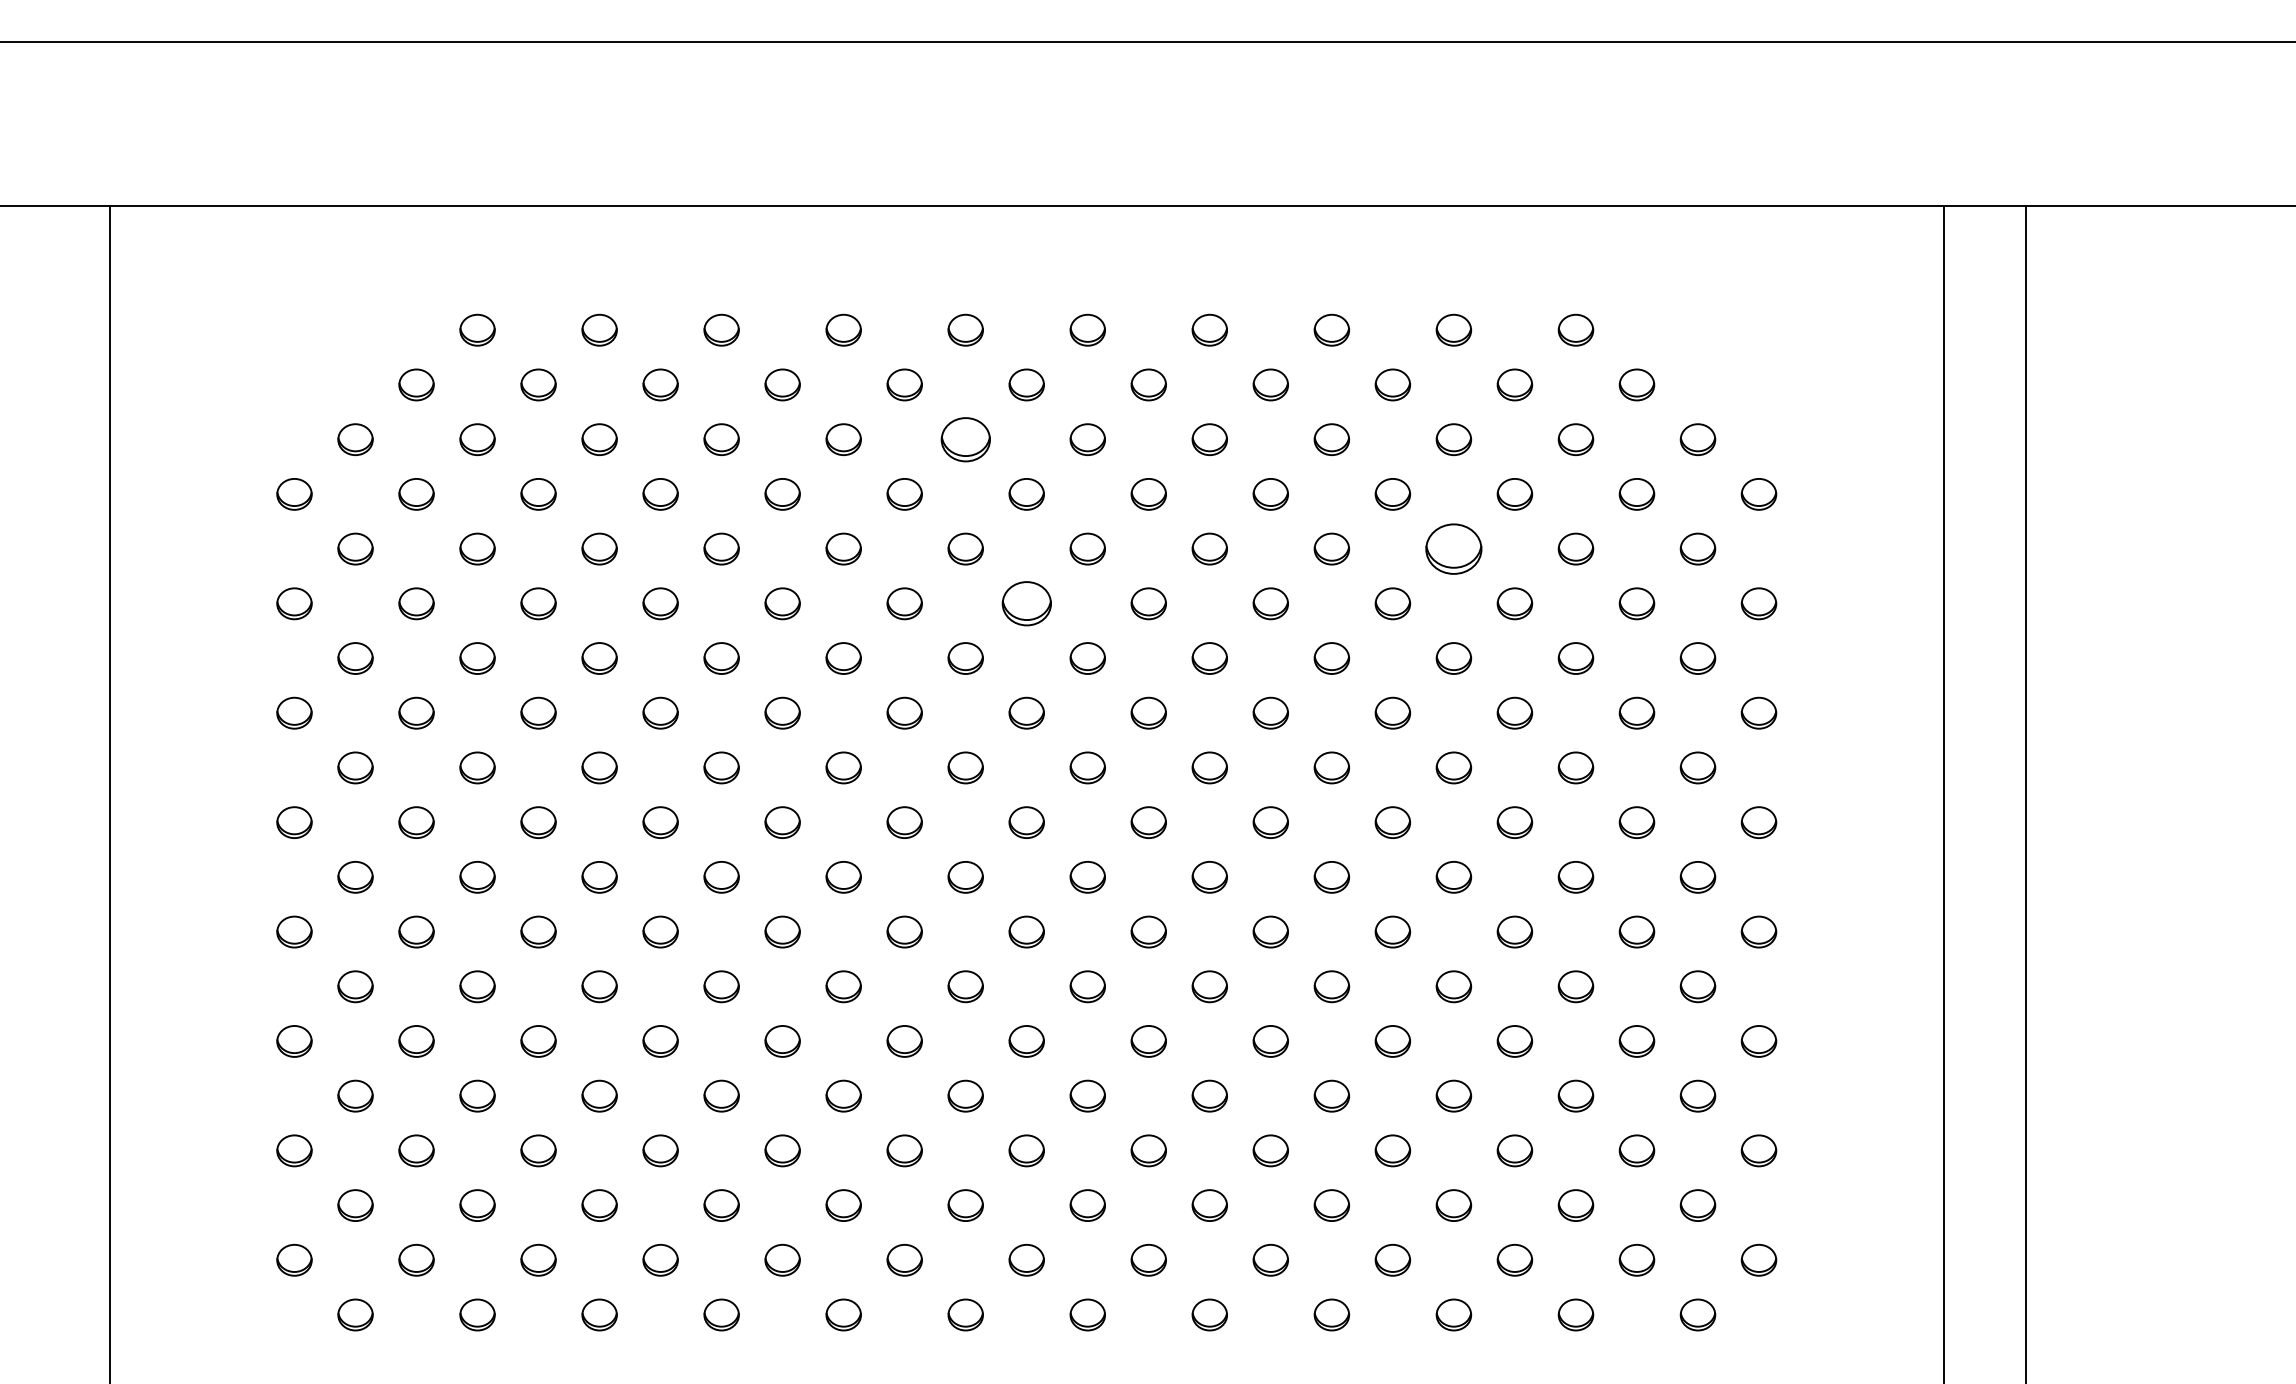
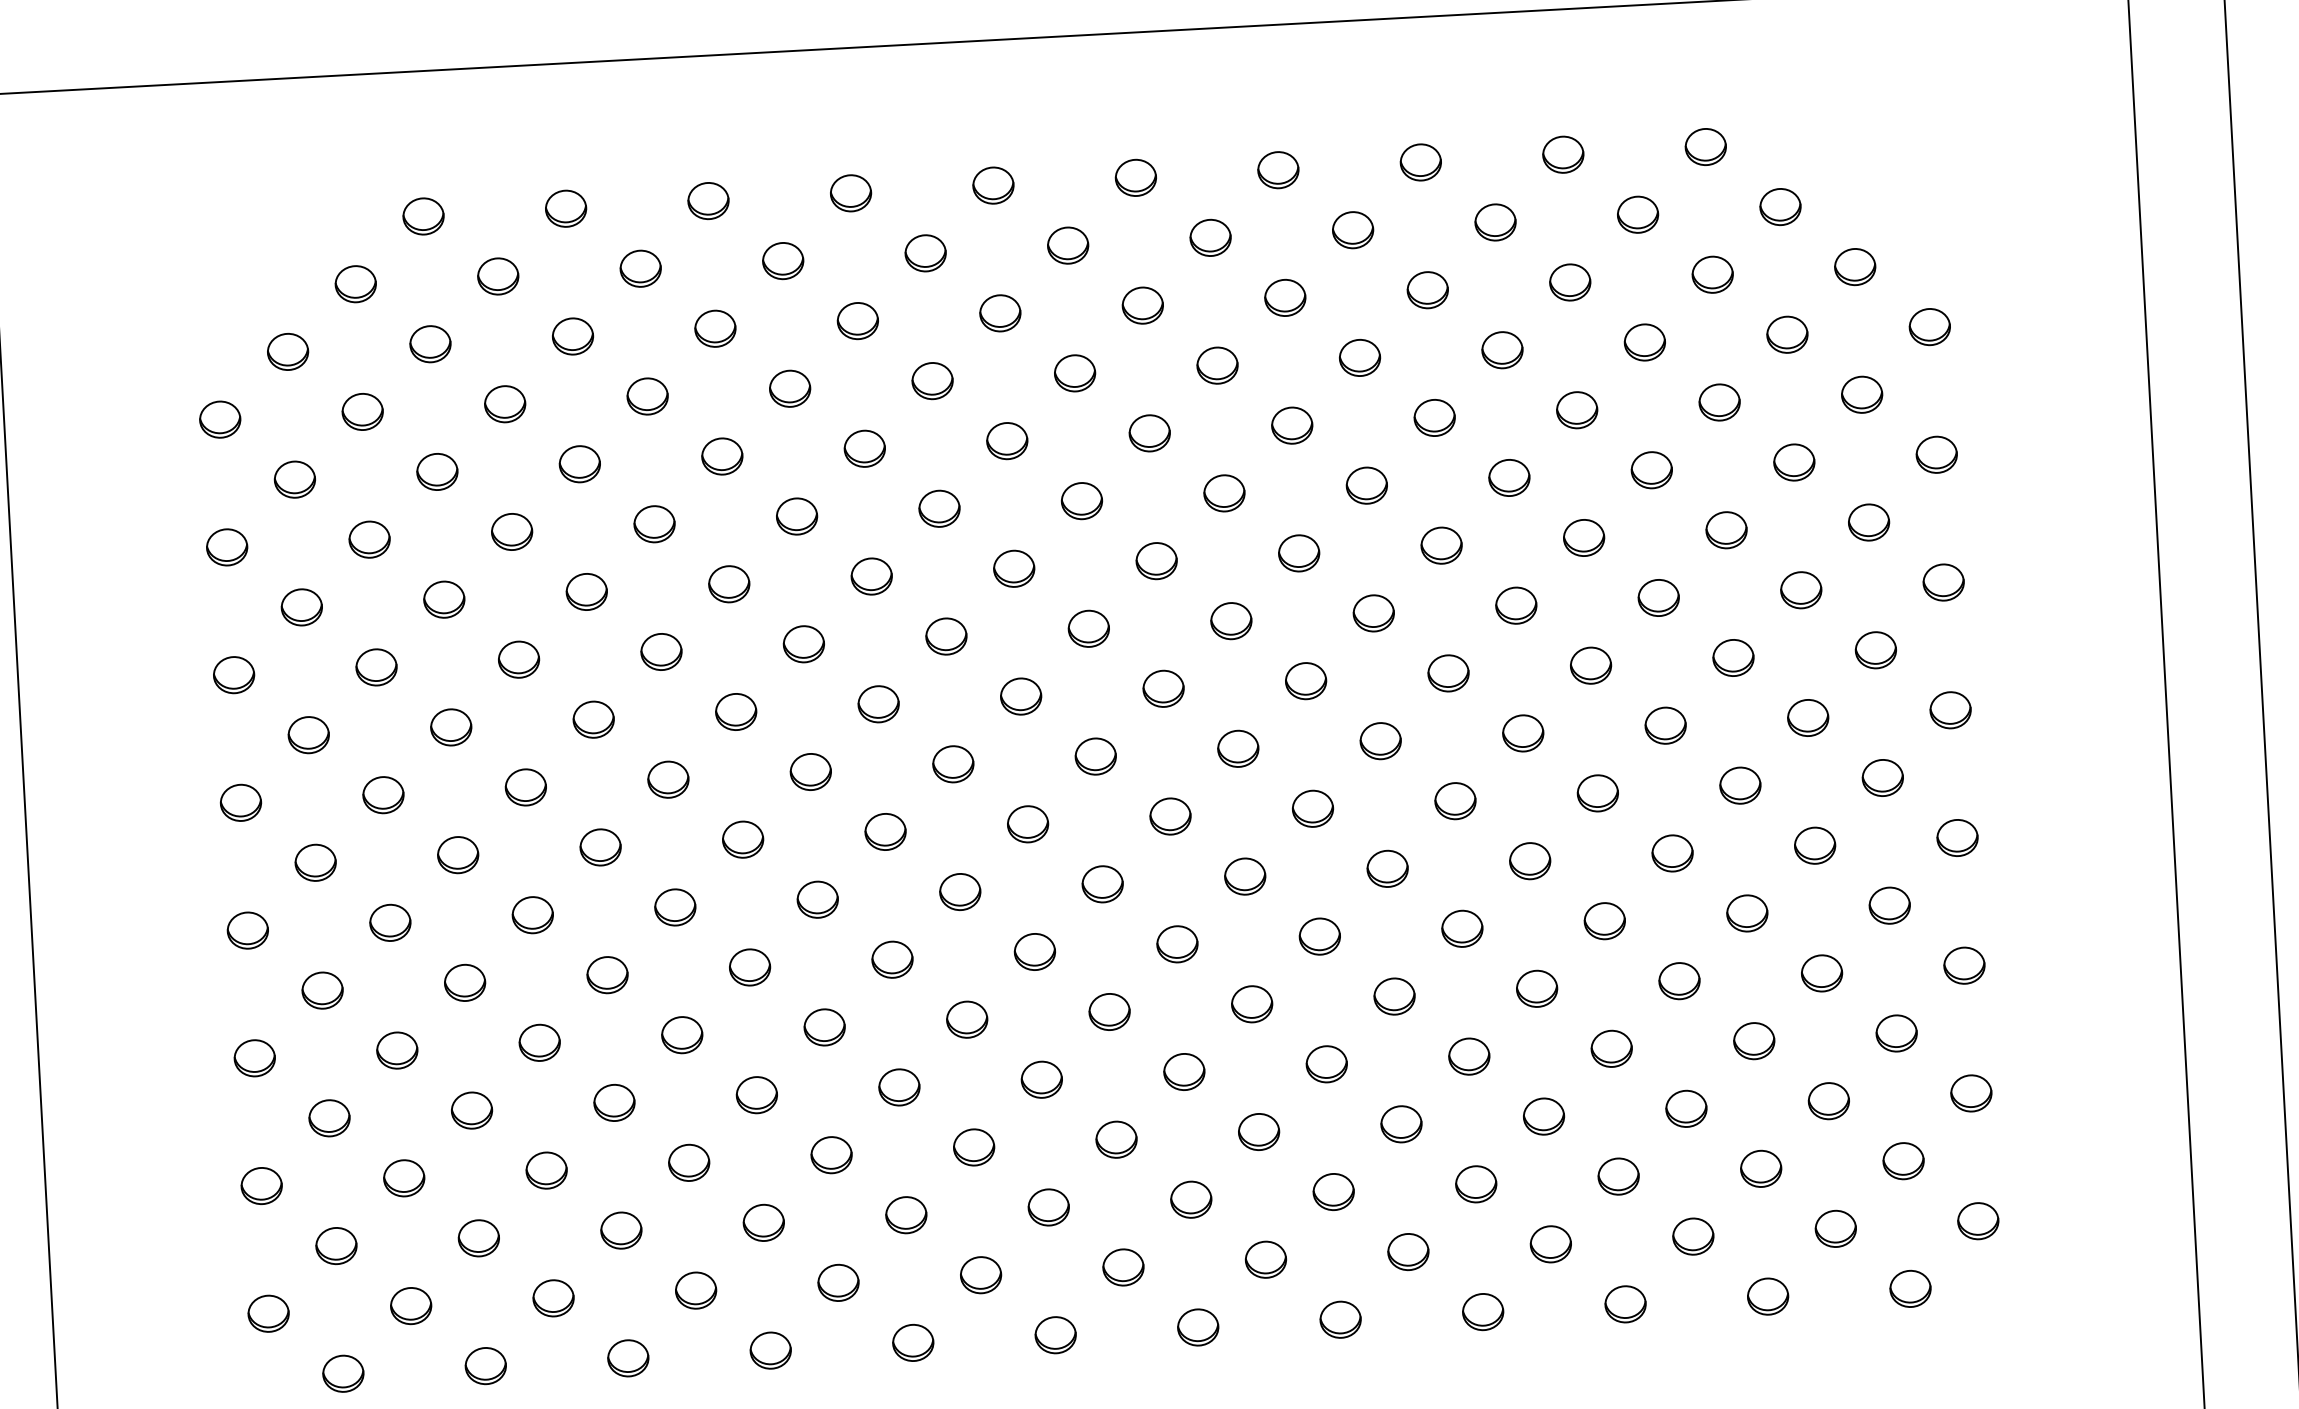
part: (965, 439) -> (1000, 313), size x0.71
part: (1453, 548) -> (1576, 409), size x0.62
part: (1026, 603) -> (1081, 500), size x0.71

